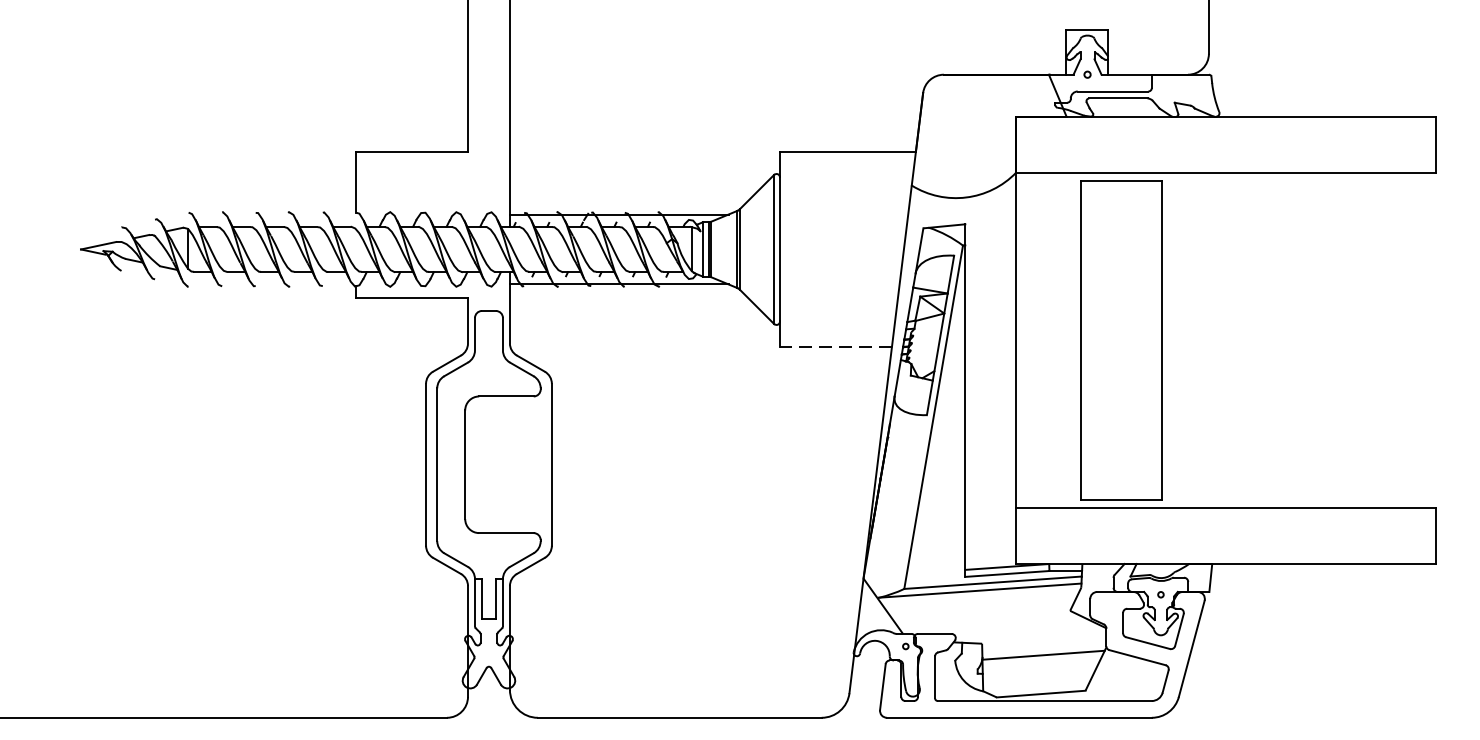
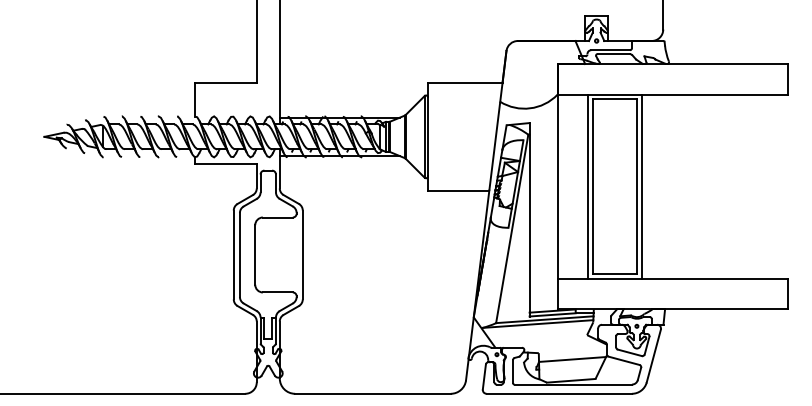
line: (1072, 339) -> (588, 186), added
line: (1169, 339) -> (641, 186), added
line: (835, 347) -> (458, 190), dashed -> solid

